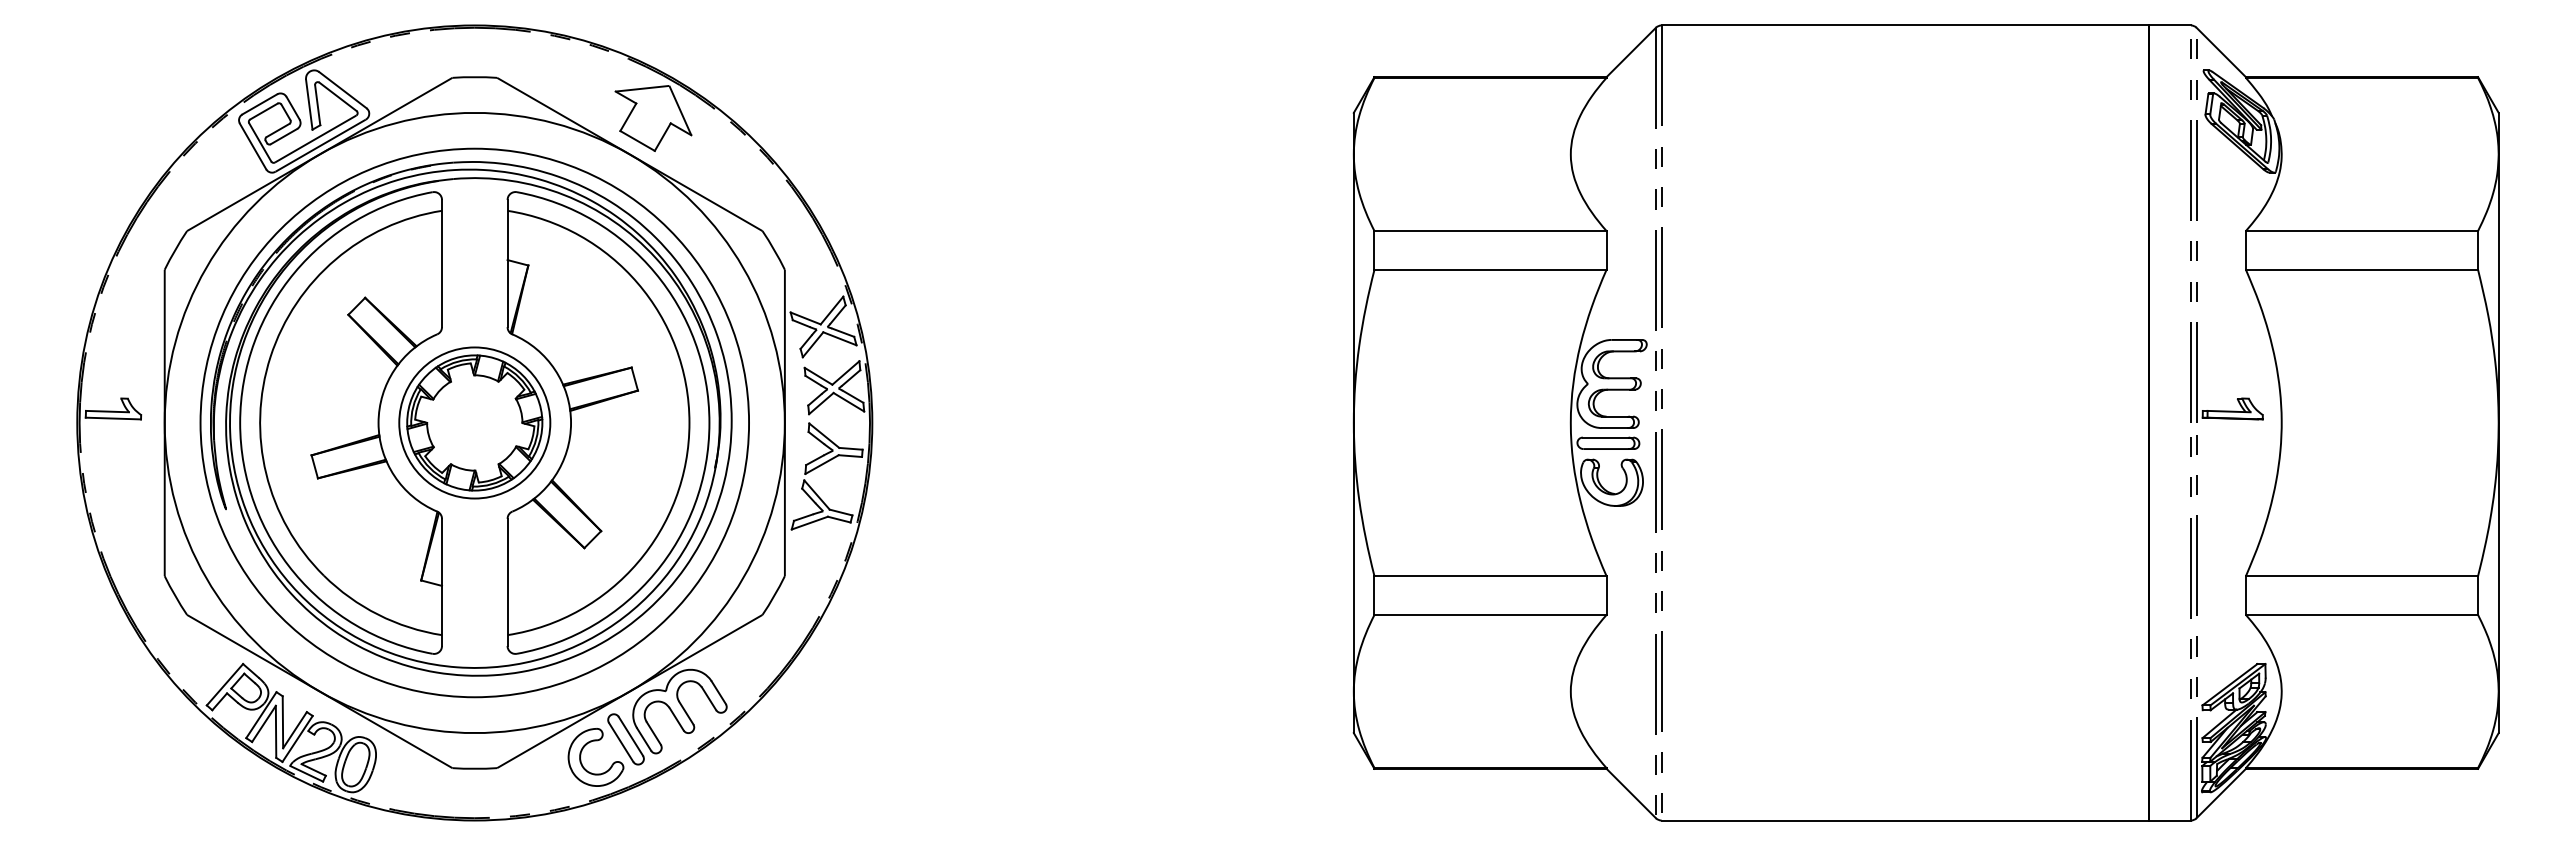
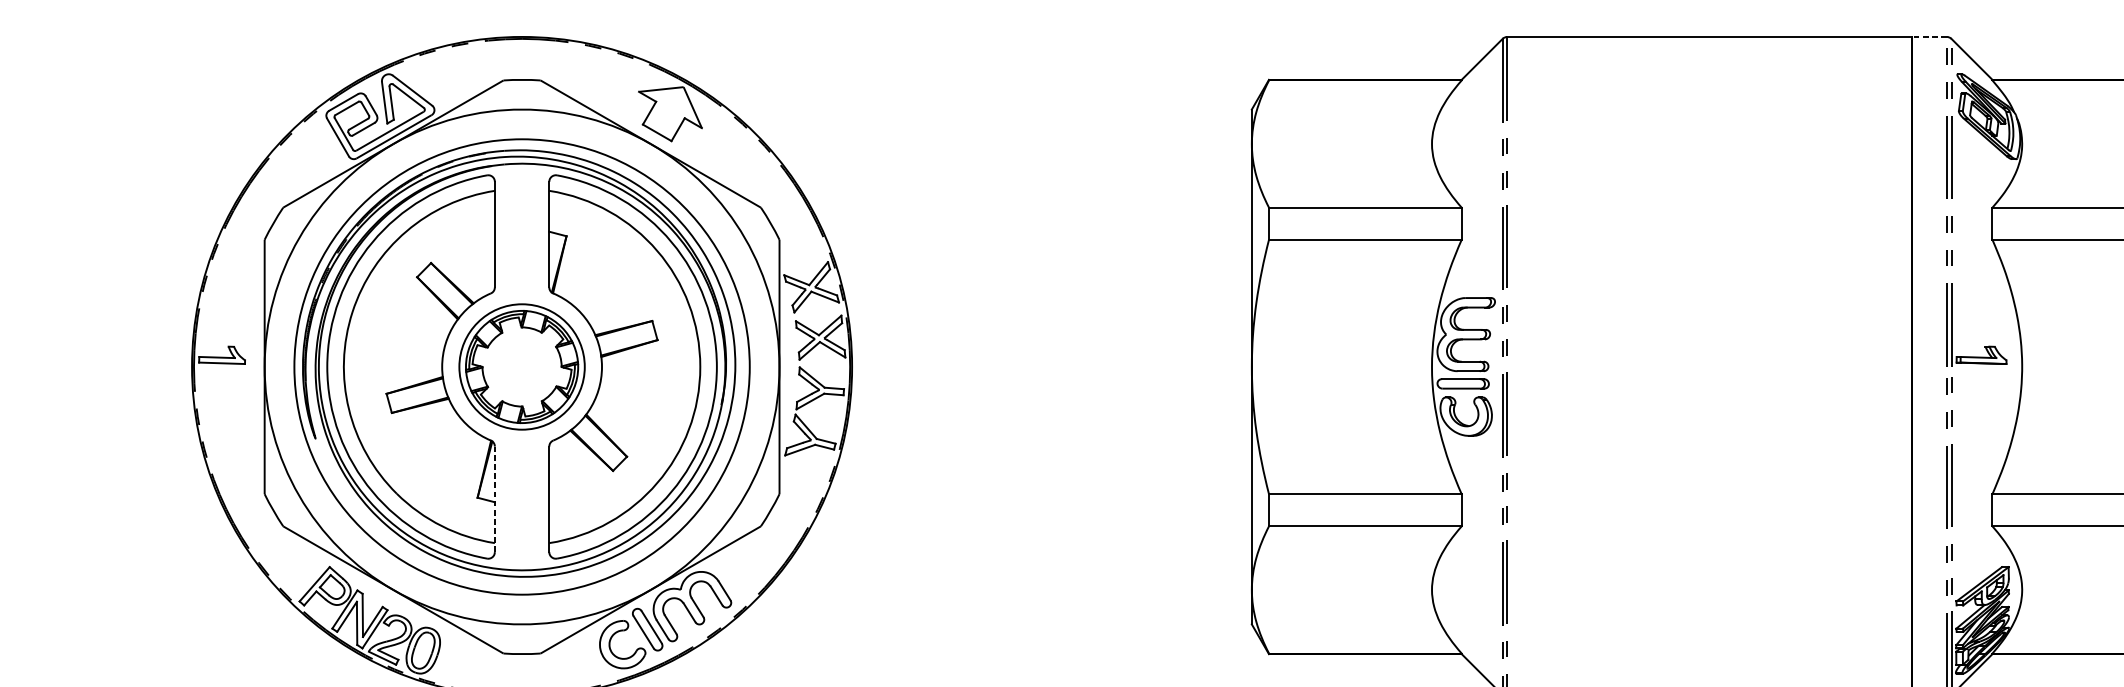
line: (2169, 25) -> (1929, 36), solid -> dashed
line: (442, 582) -> (495, 499), solid -> dashed

